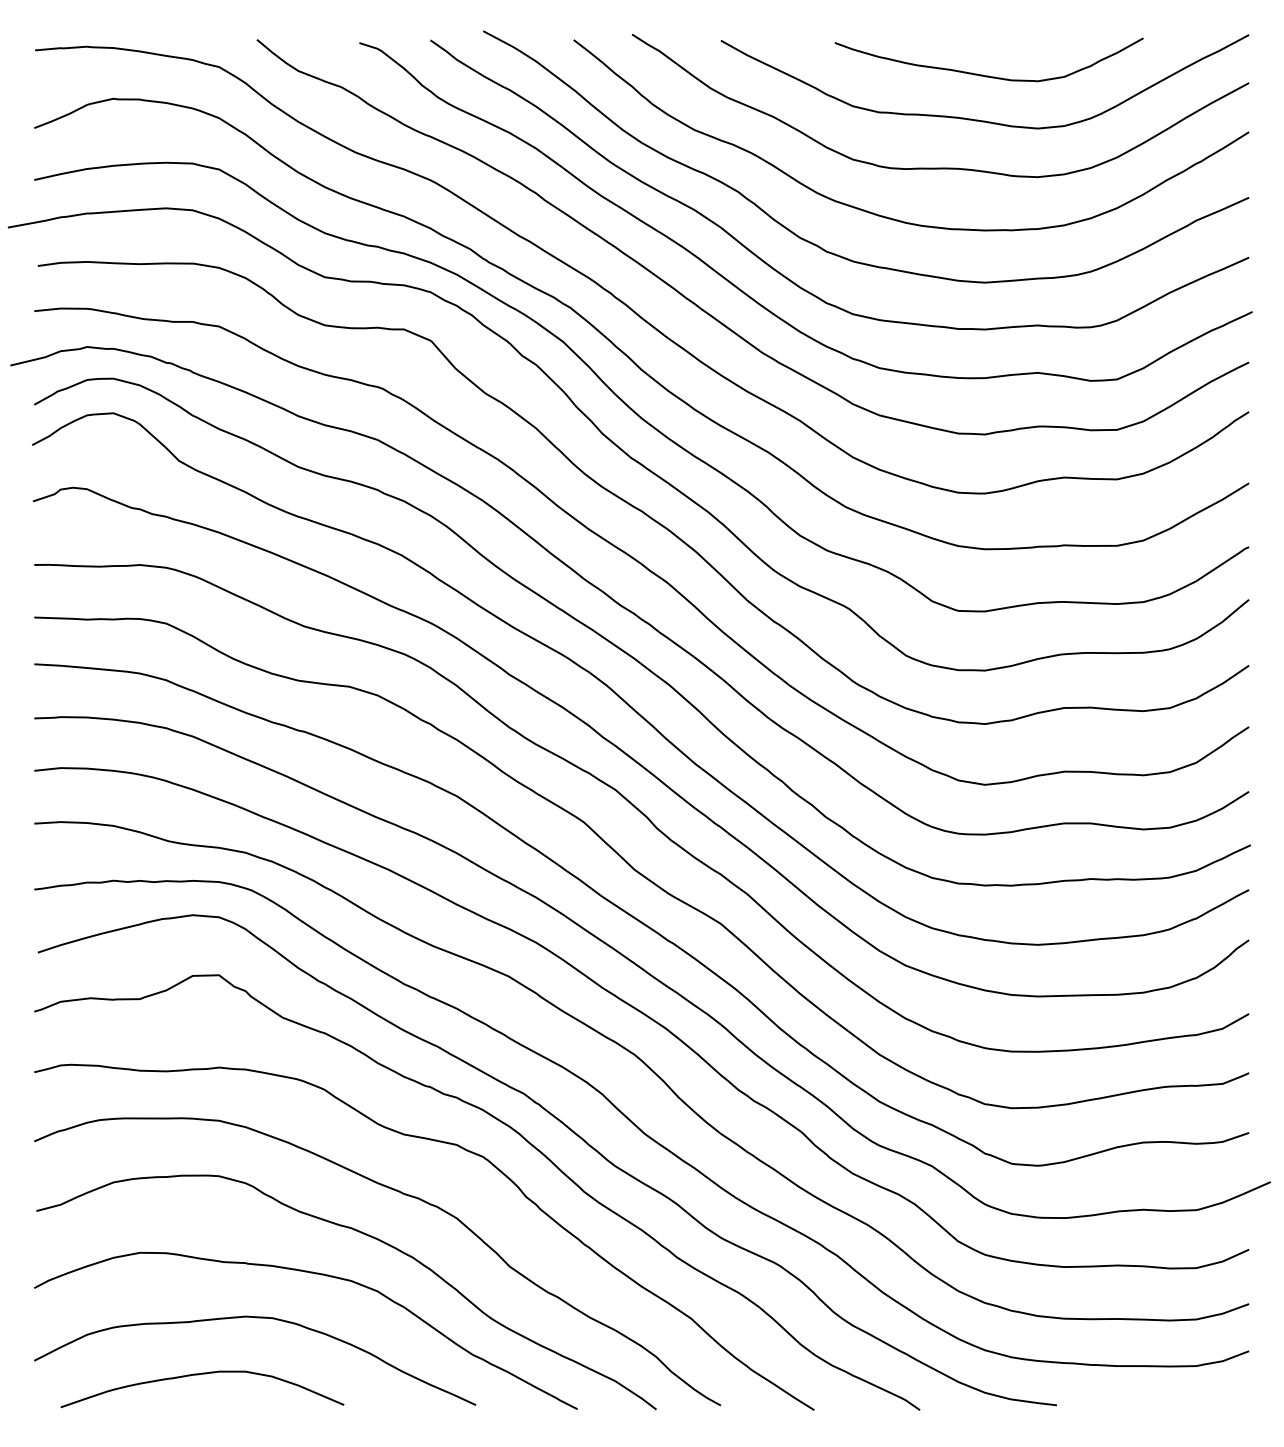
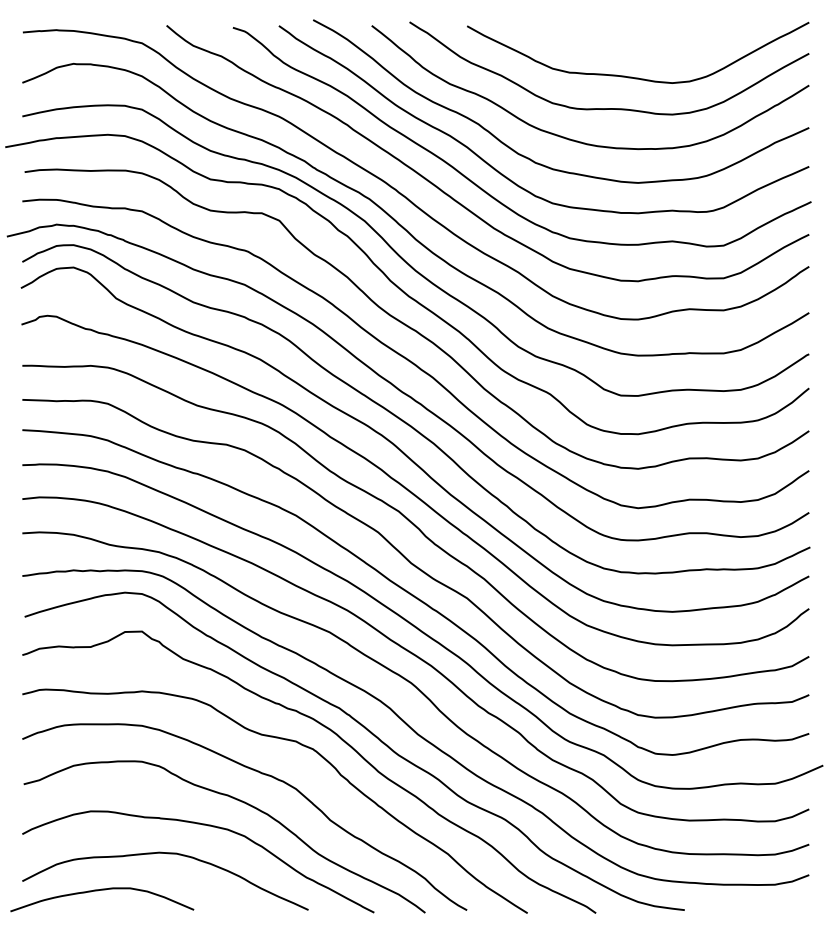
curve: (988, 75) -> (640, 48), removed
curve: (202, 1374) -> (102, 890), moved

